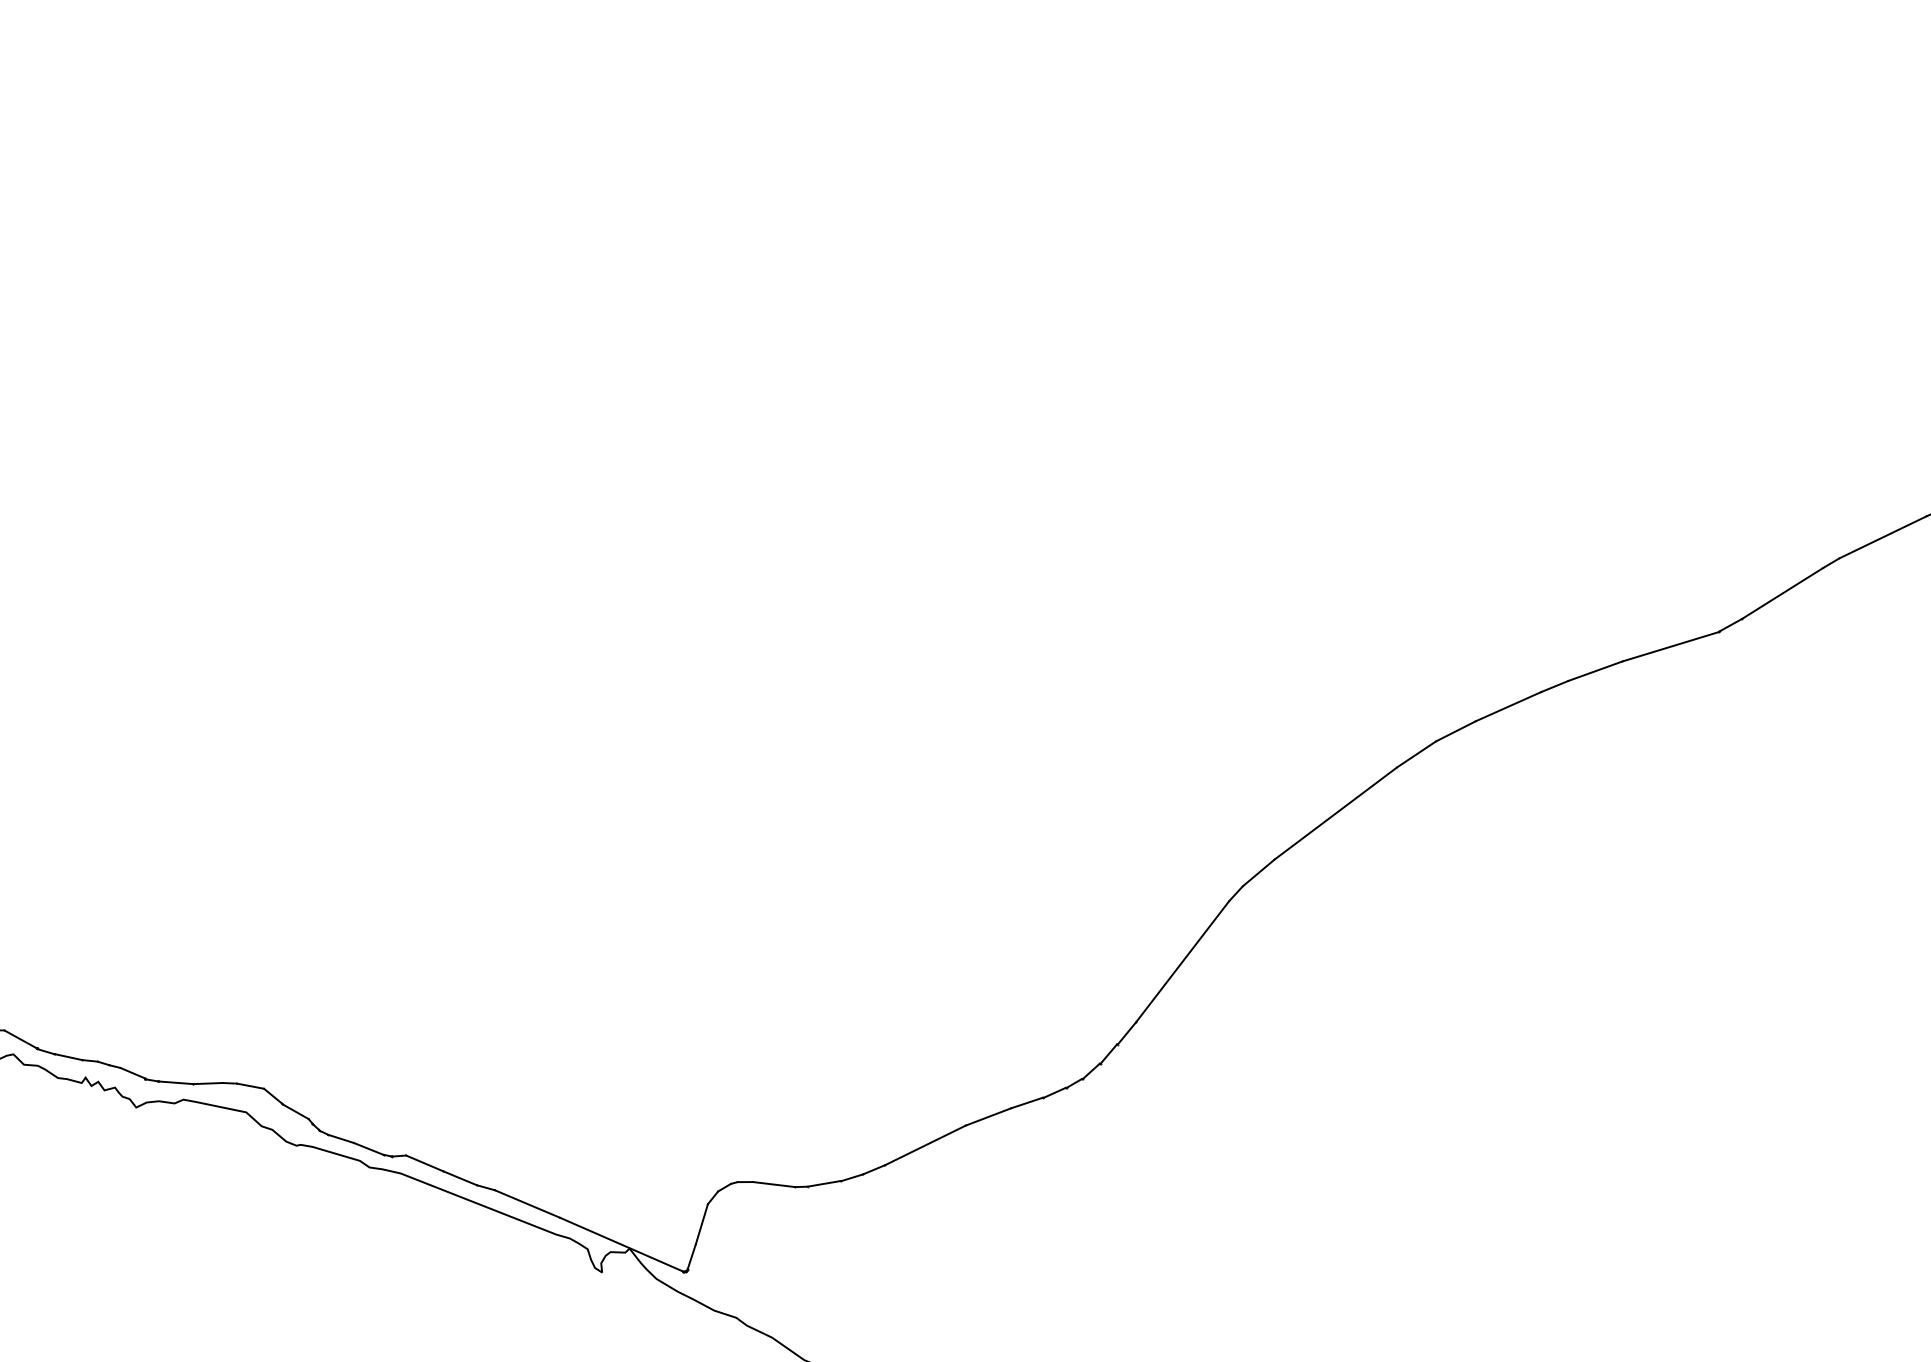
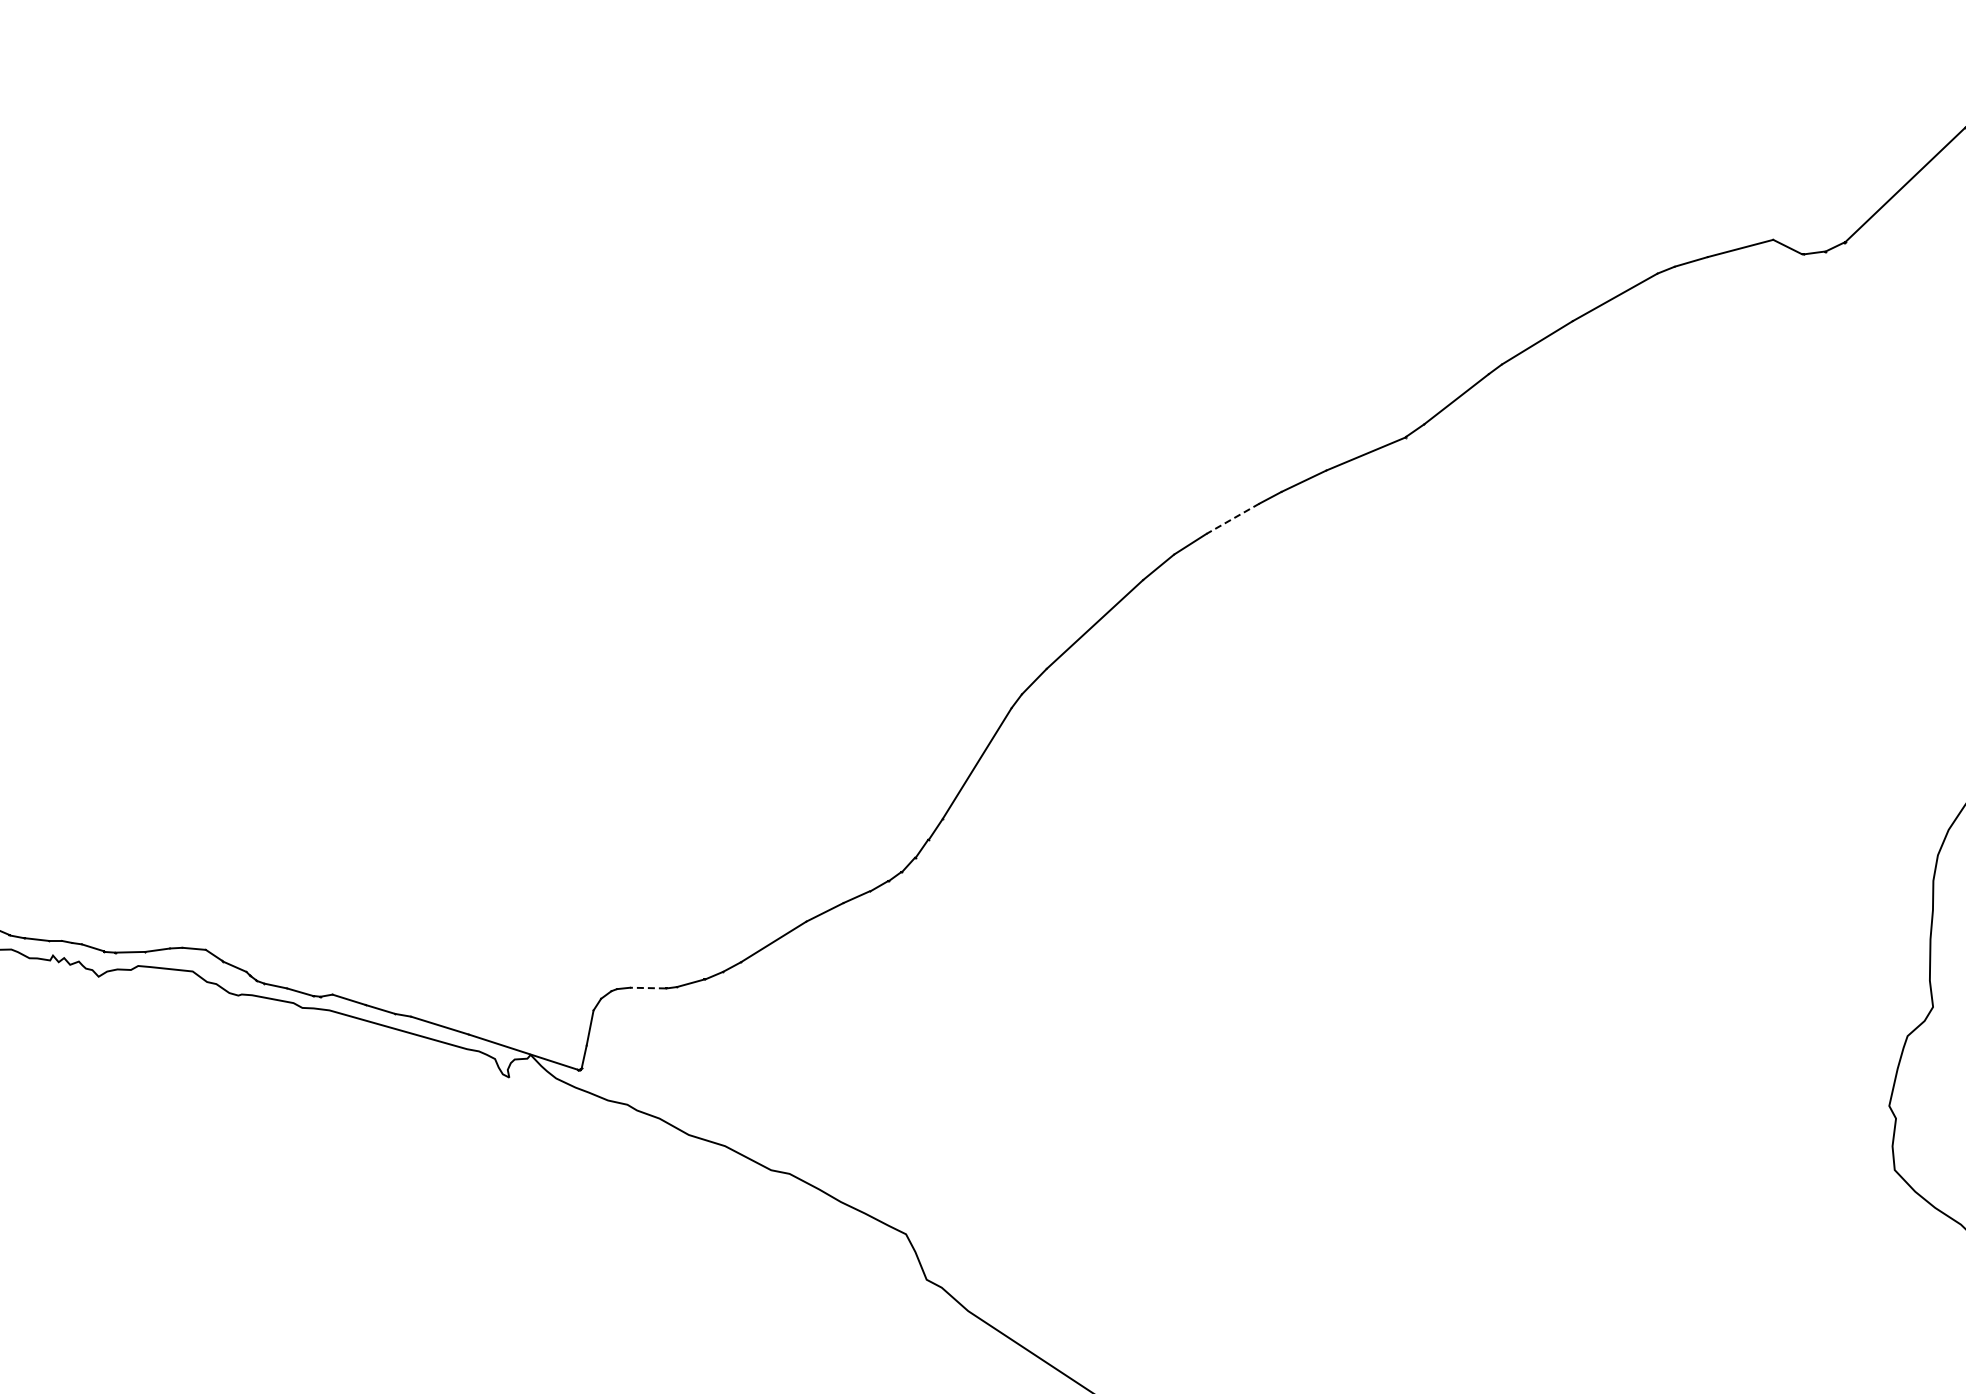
line: (1509, 706) -> (1233, 518), solid -> dashed
line: (773, 1184) -> (647, 988), solid -> dashed

